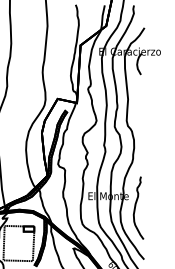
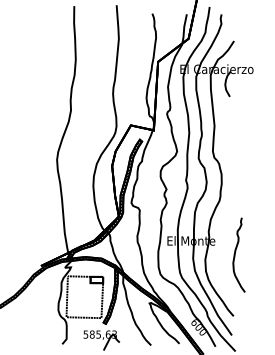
curve: (135, 207) -> (235, 254), moved

